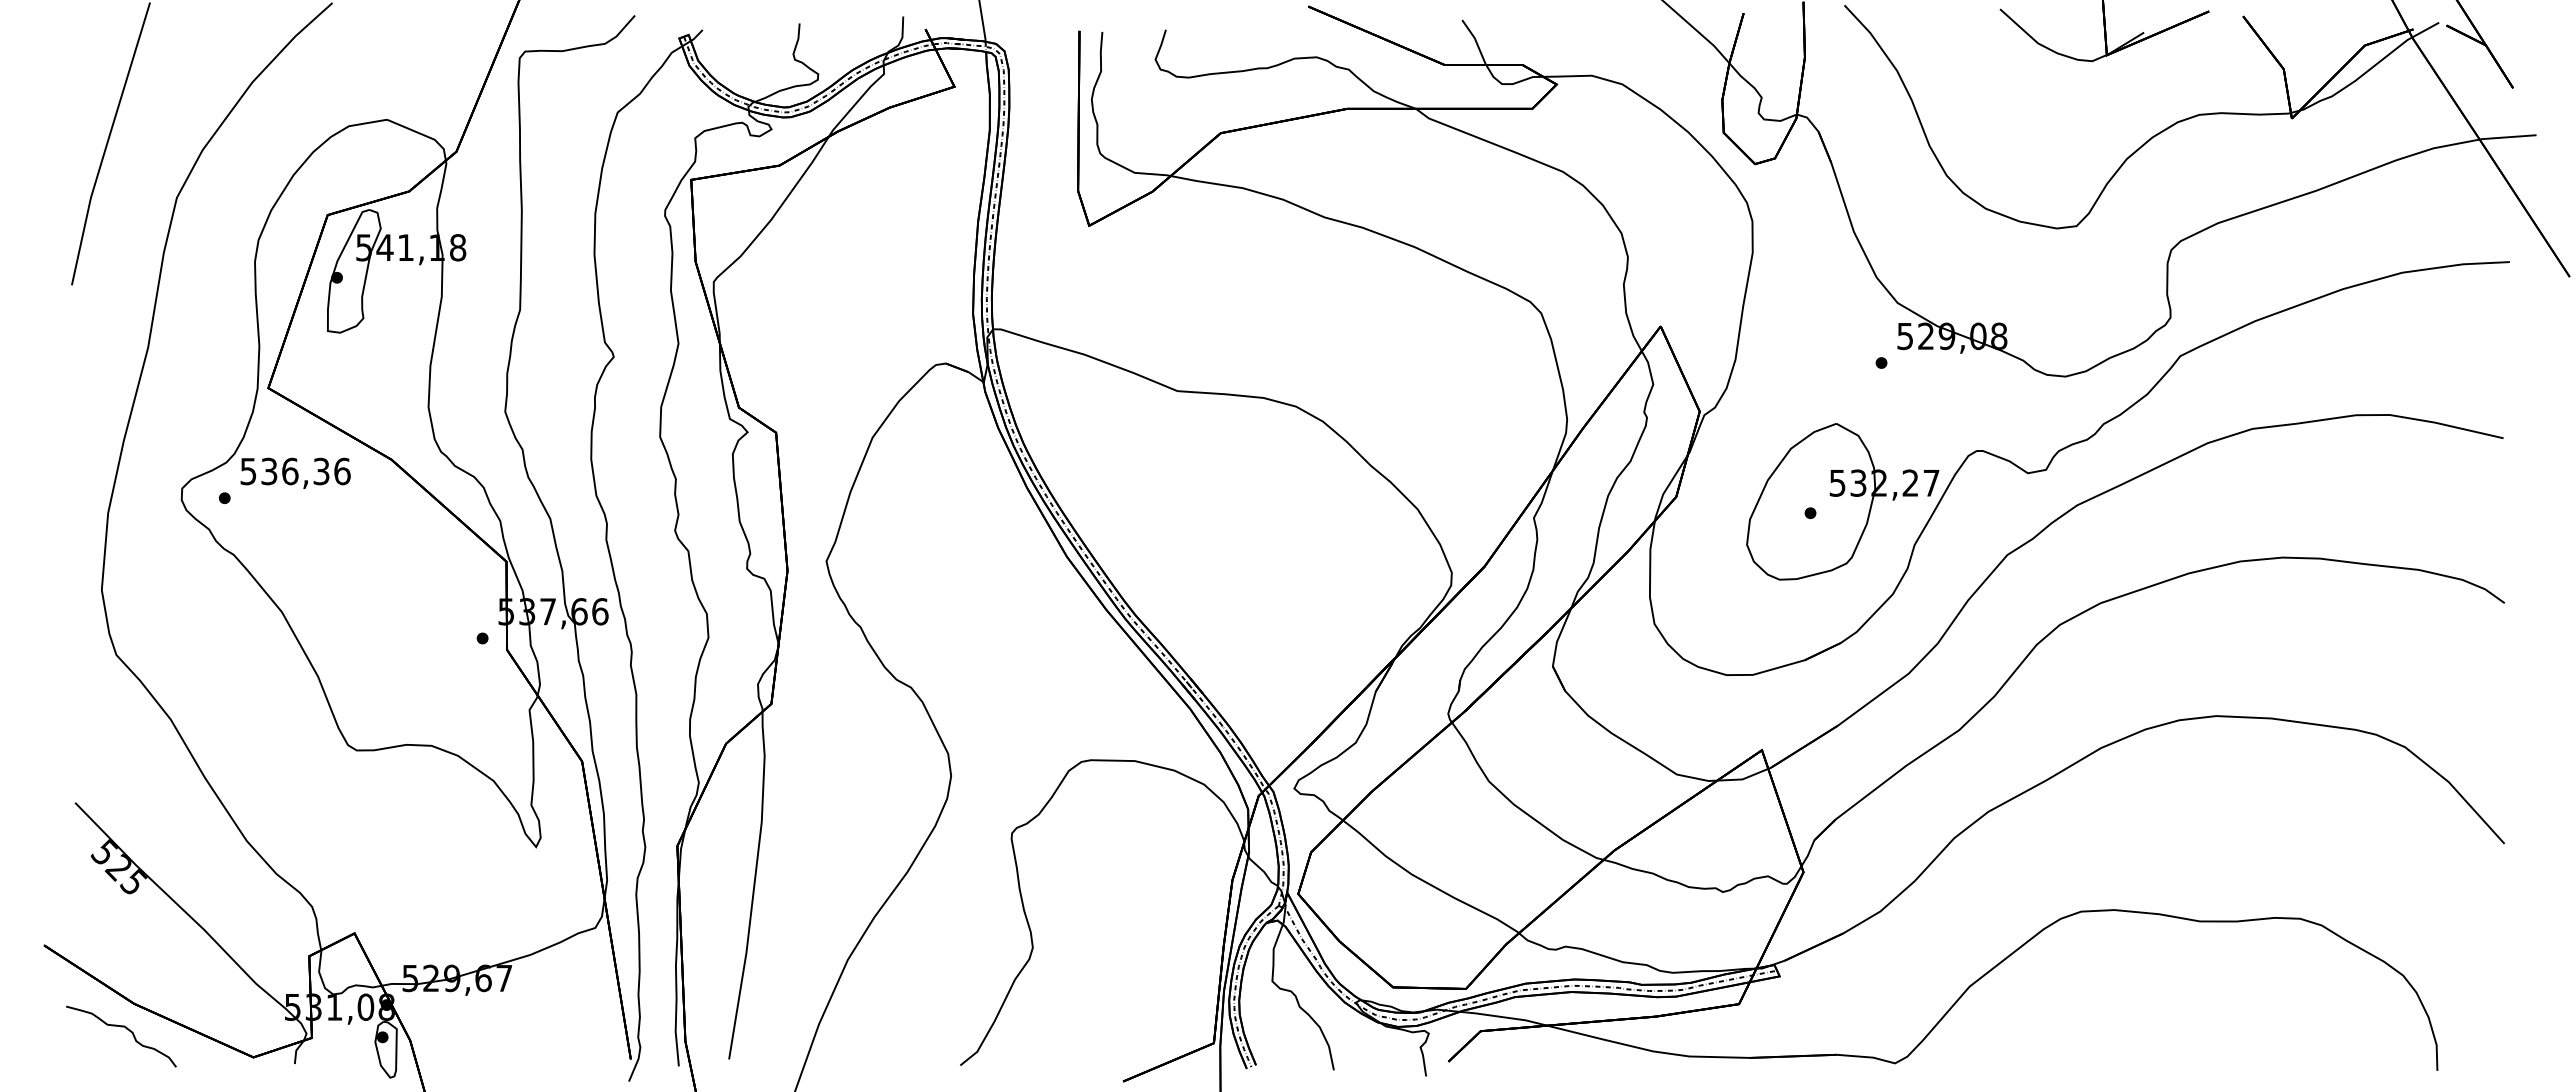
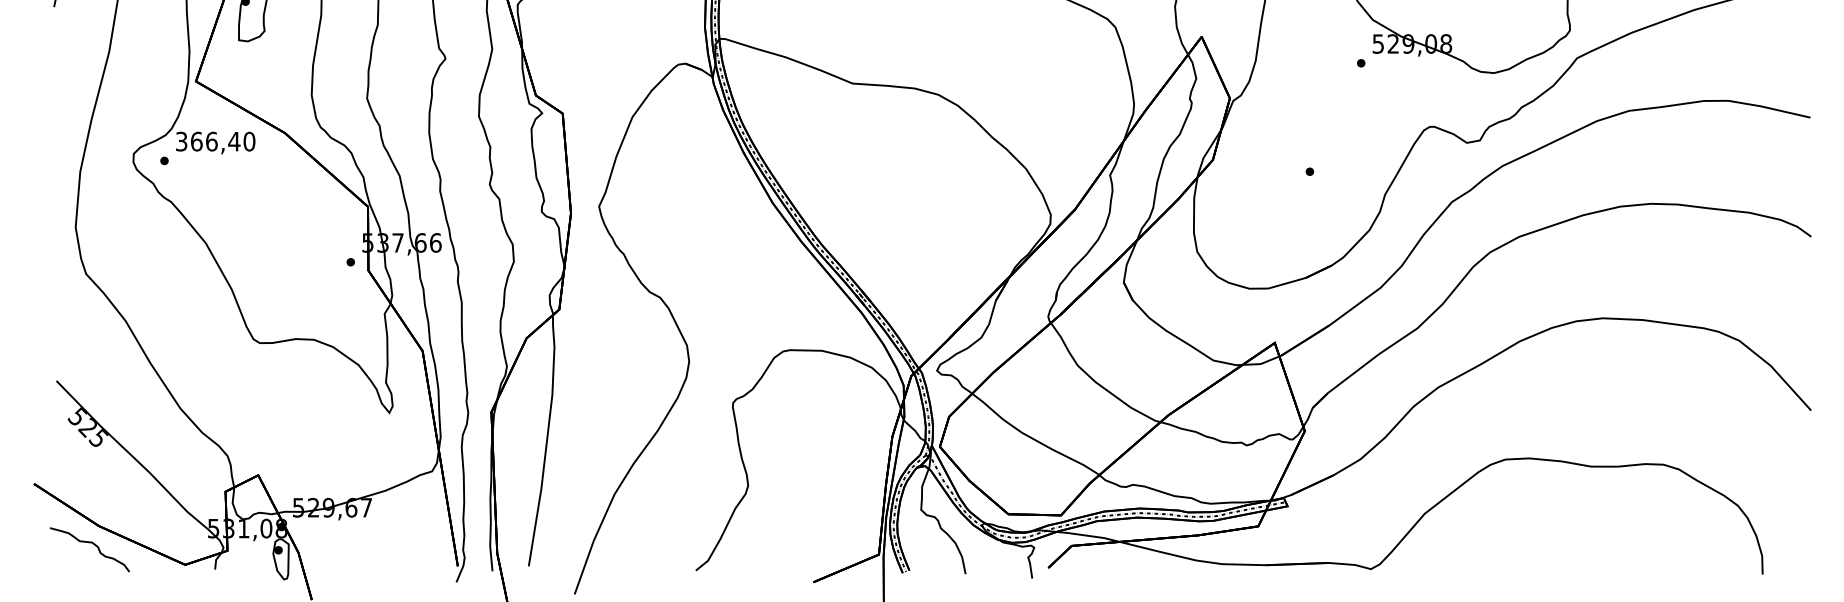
text: (295, 471) -> (215, 141), 536,36 -> 366,40
part: (1842, 501) -> (1333, 163), removed

